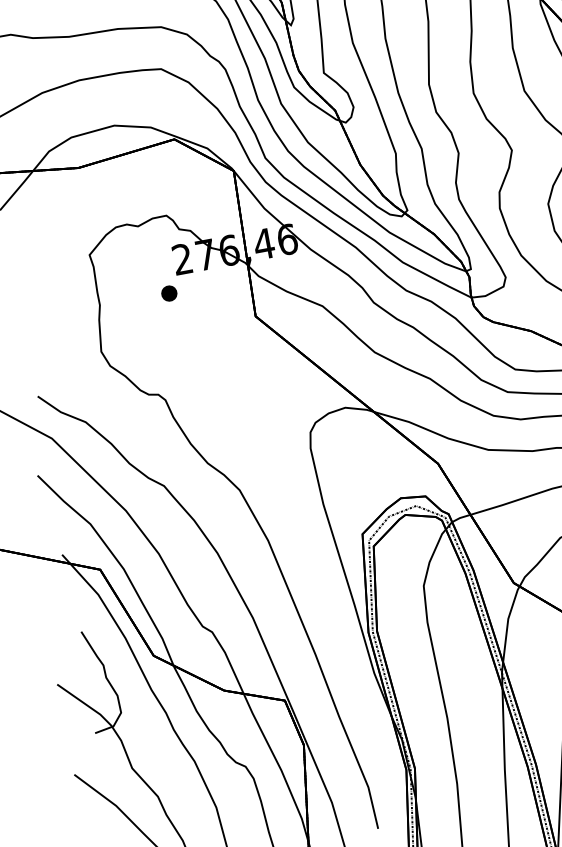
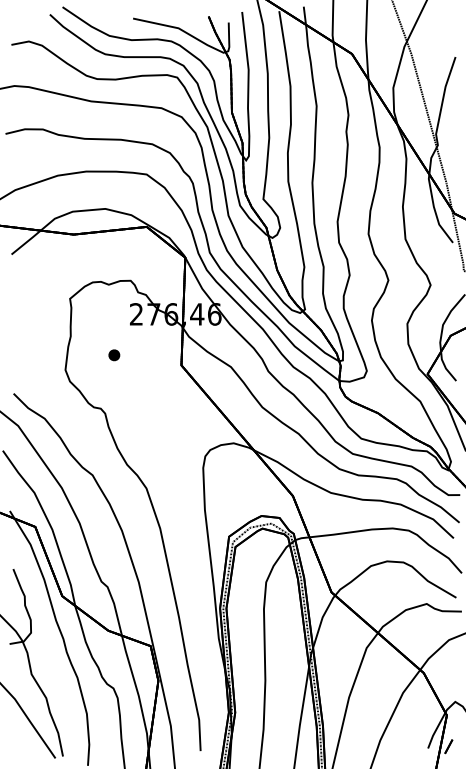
part: (169, 293) -> (114, 355), moved

